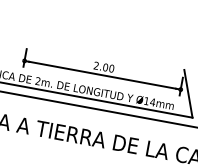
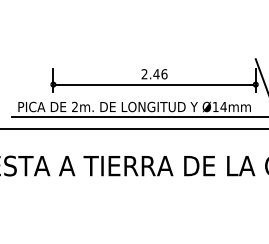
text: (108, 68) -> (160, 74), 2.00 -> 2.46

